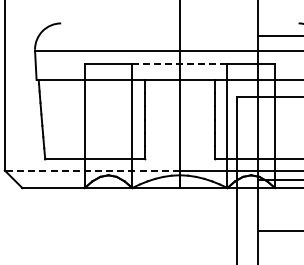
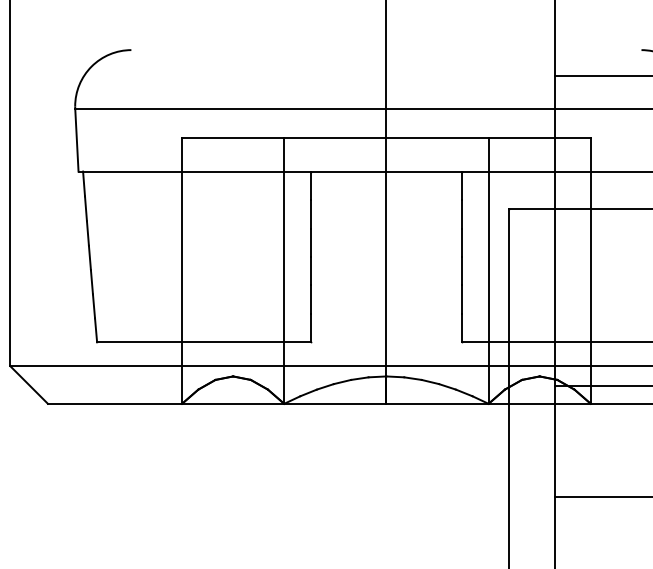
line: (179, 64) -> (385, 138), dashed -> solid
line: (92, 170) -> (198, 366), dashed -> solid

